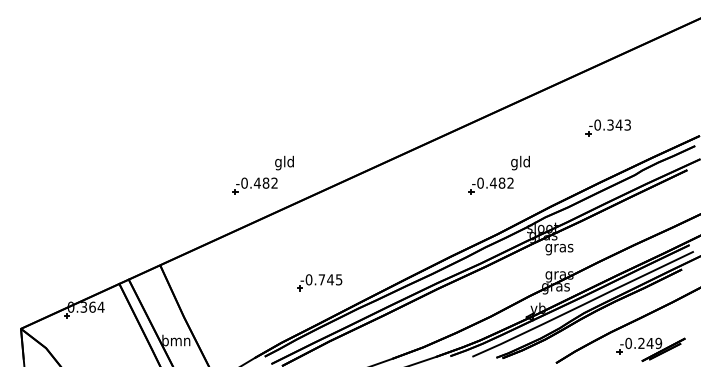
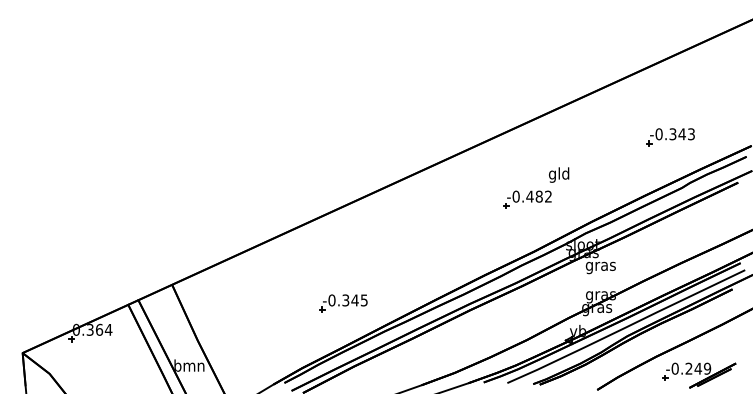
part: (607, 127) -> (669, 136), moved
part: (262, 174) -> (281, 187), removed
text: (321, 279) -> (345, 300), -0.745 -> -0.345

